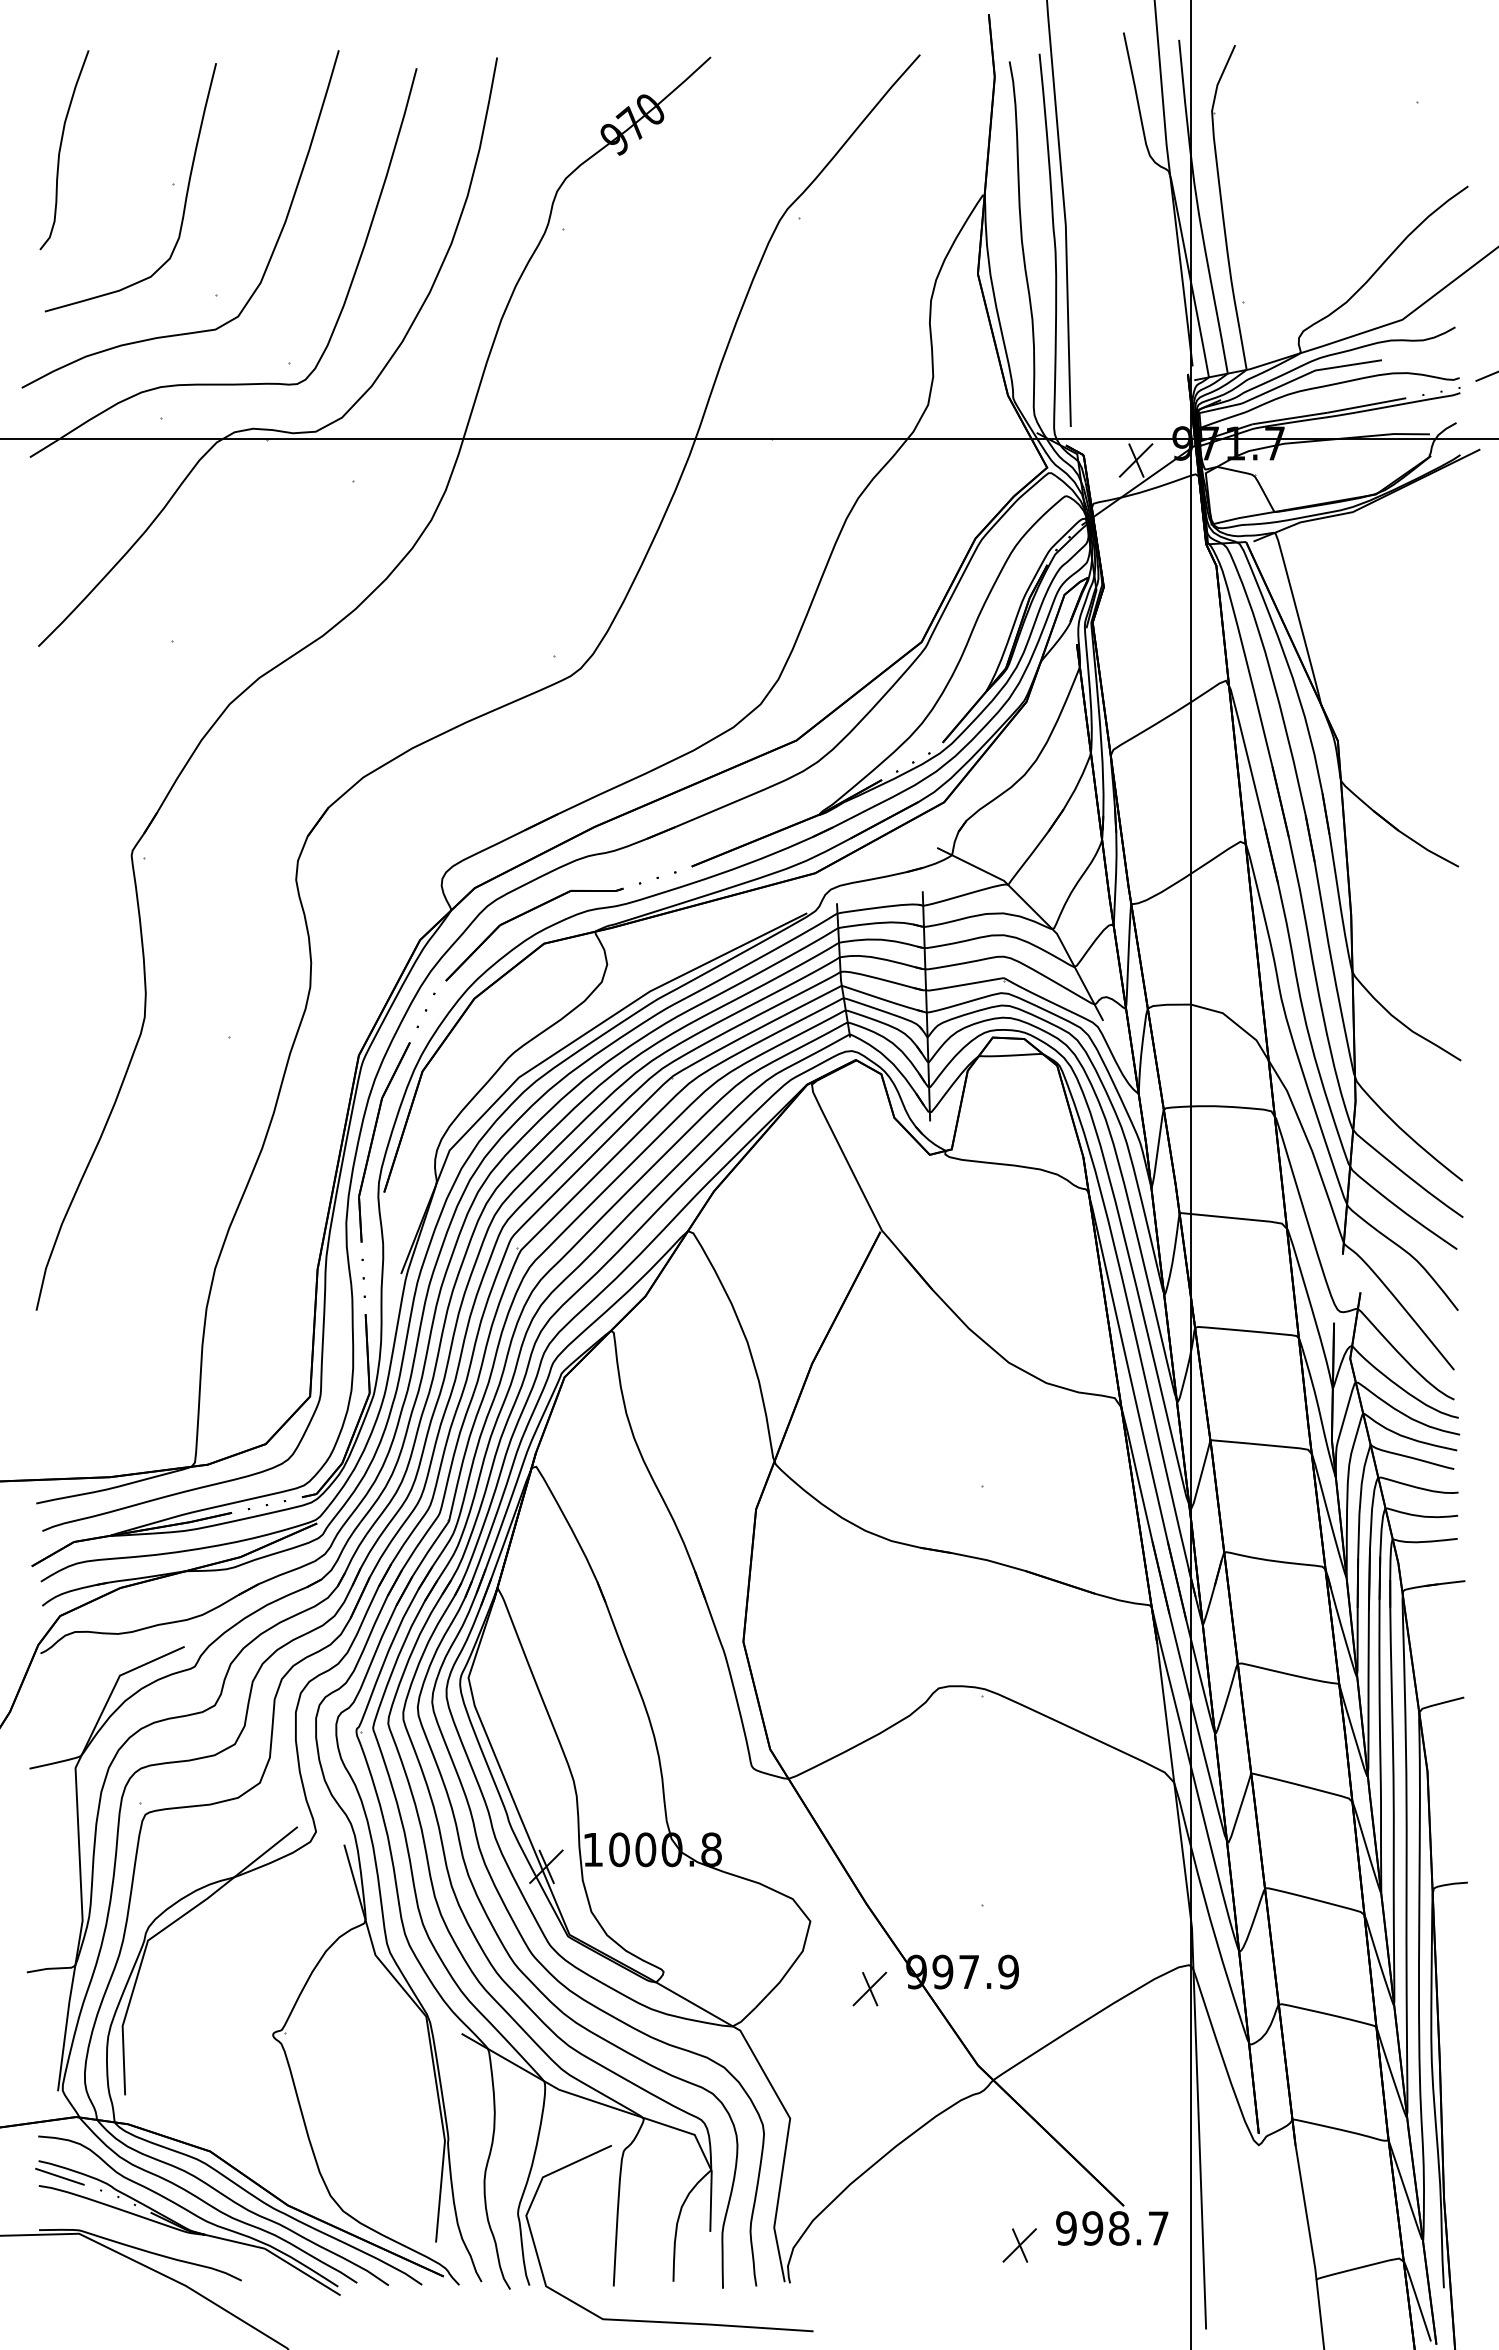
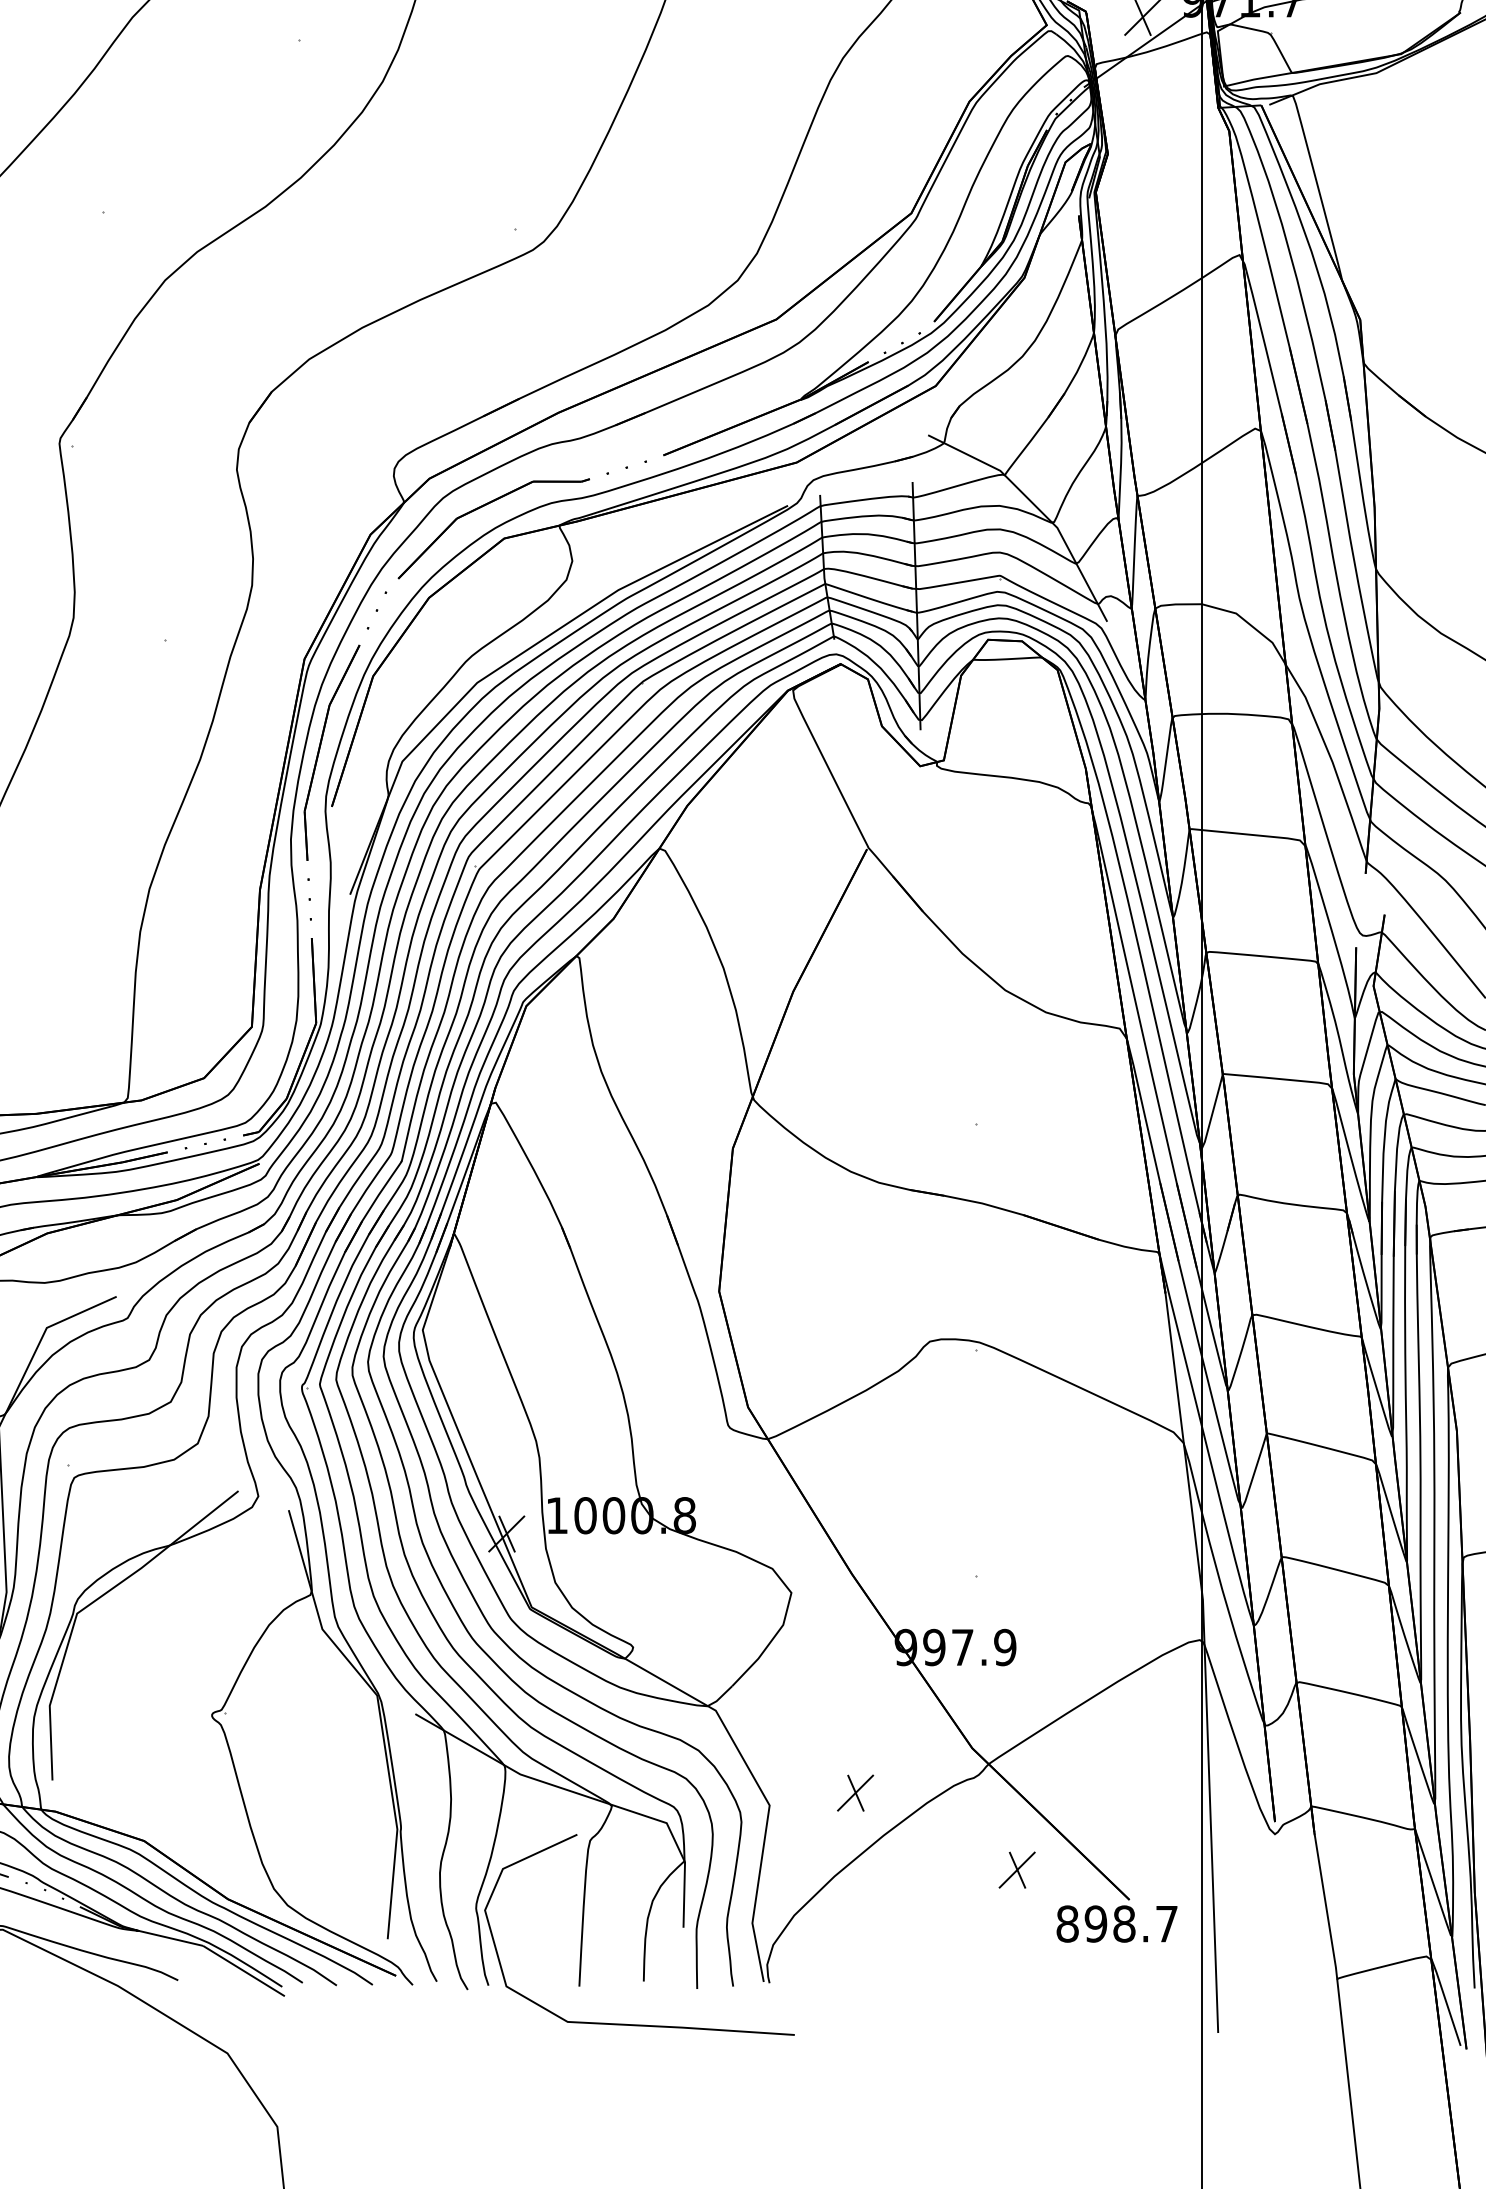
part: (869, 1988) -> (855, 1792), moved
text: (1066, 2228) -> (1067, 1924), 998.7 -> 898.7
part: (1019, 2245) -> (1016, 1870), moved

